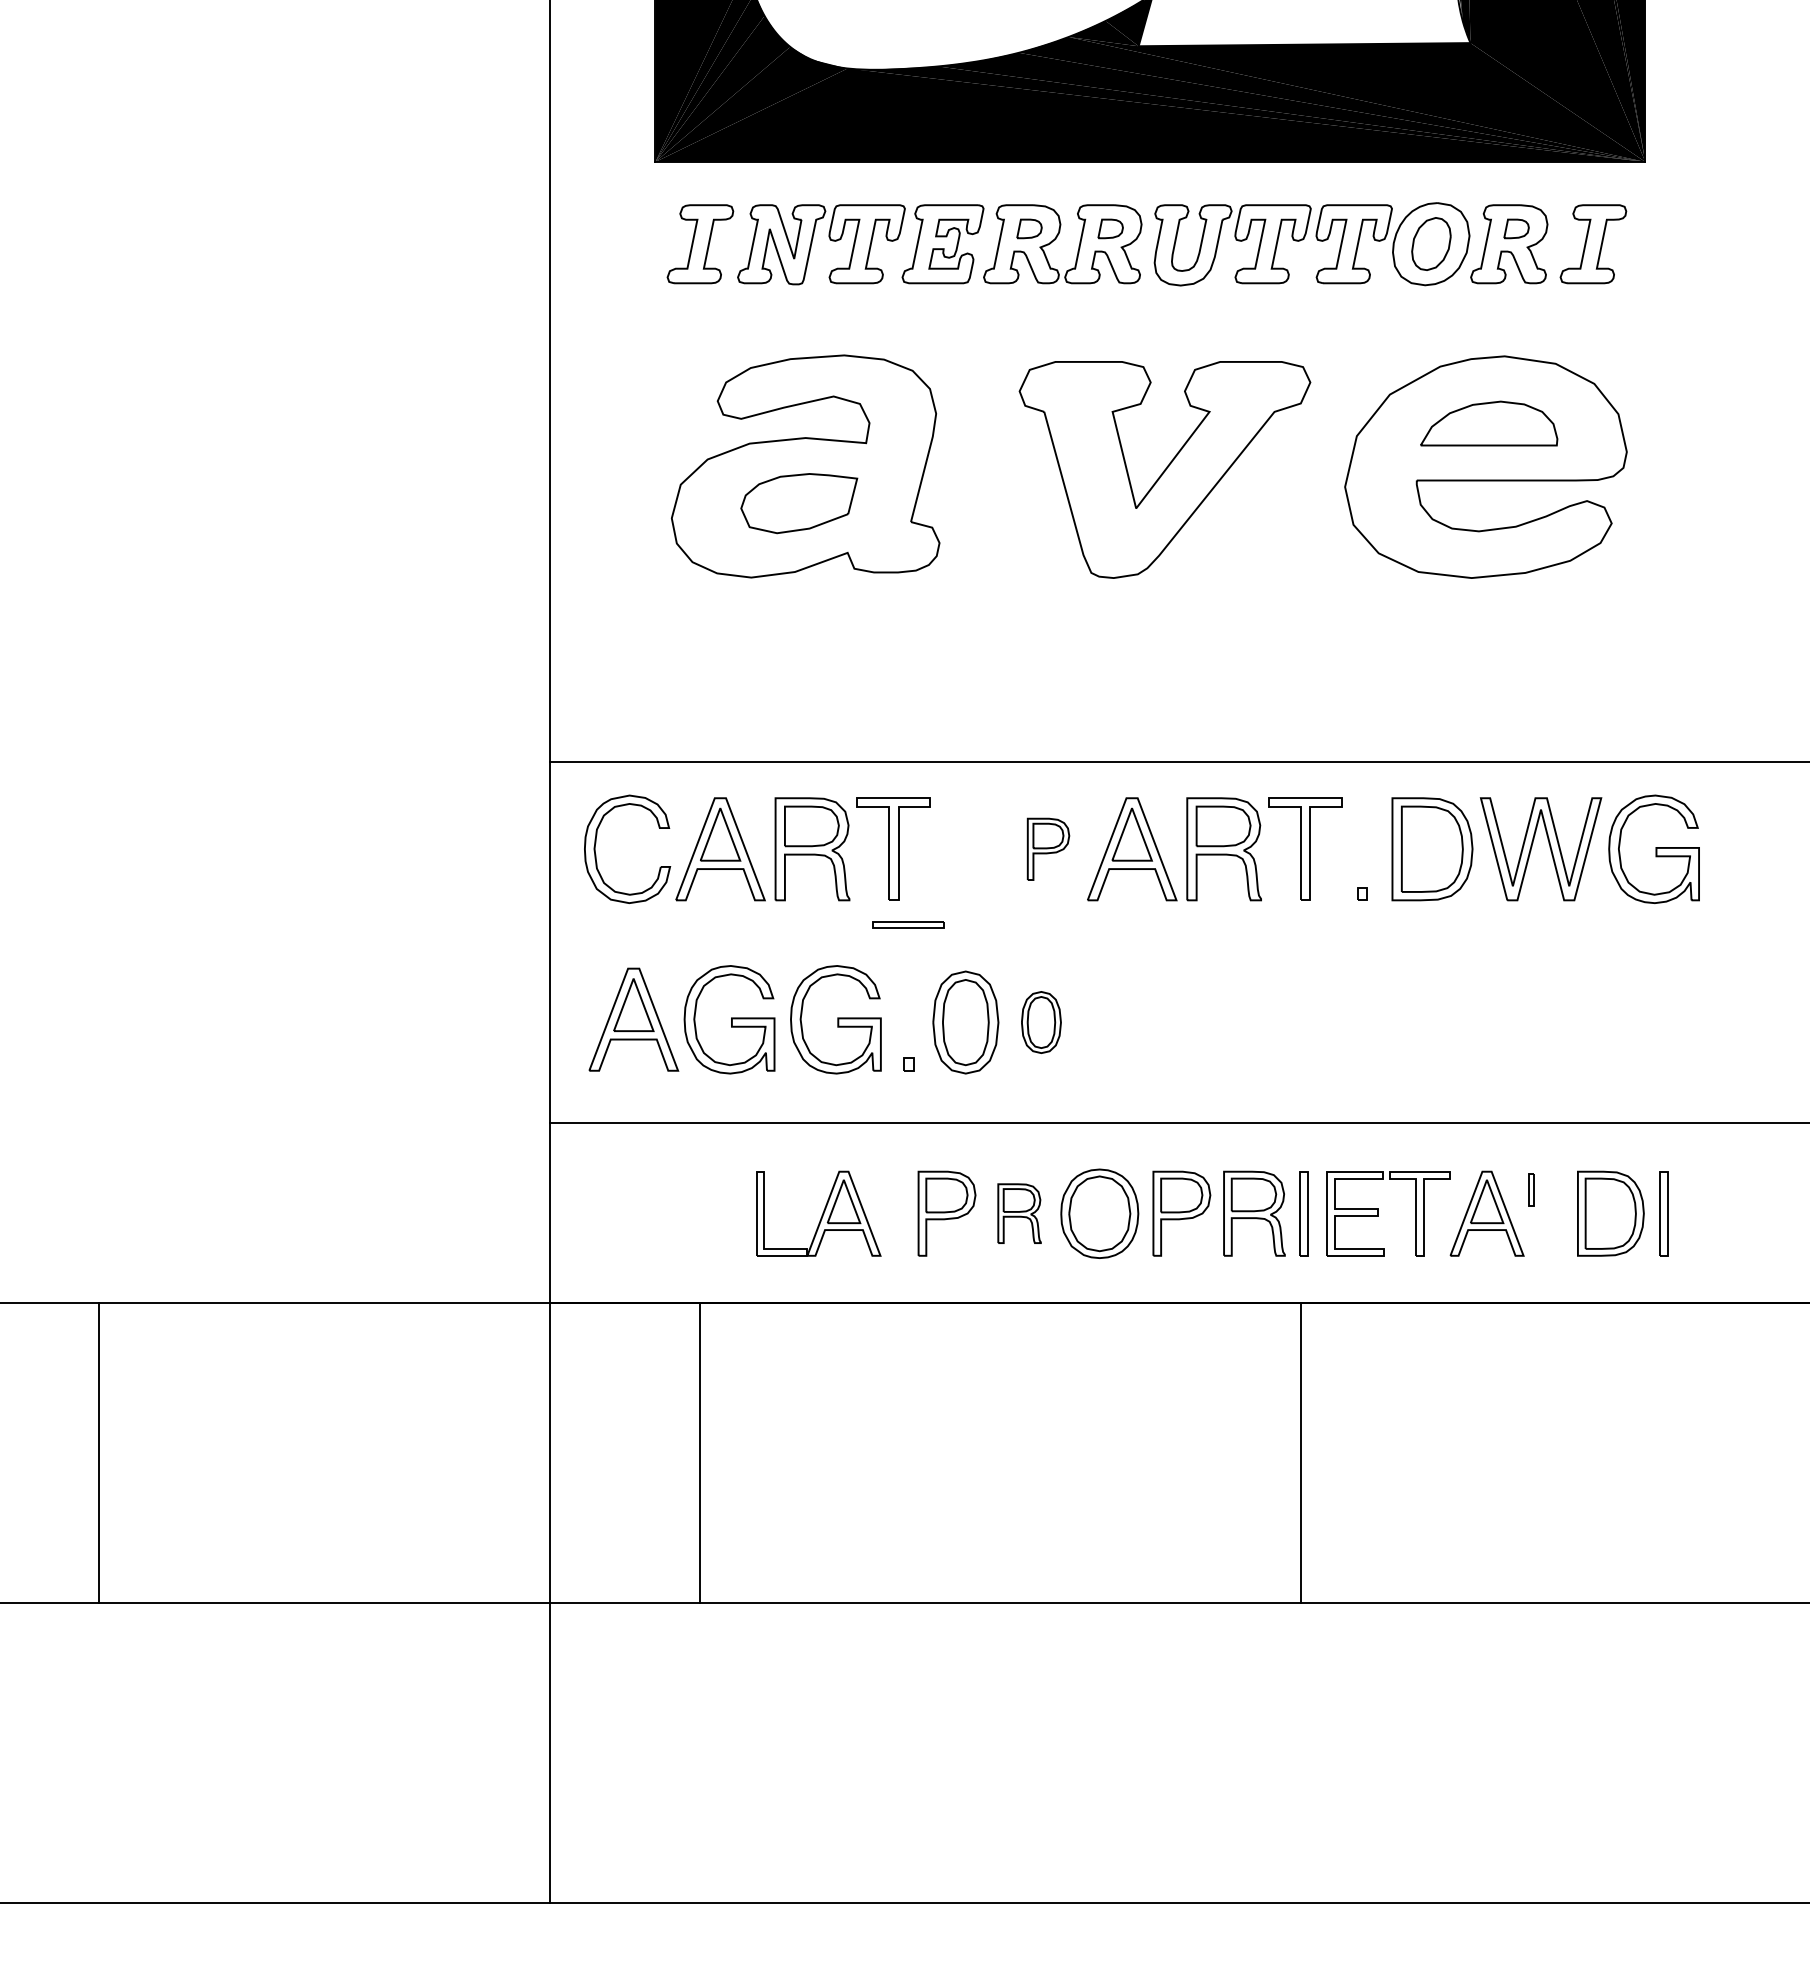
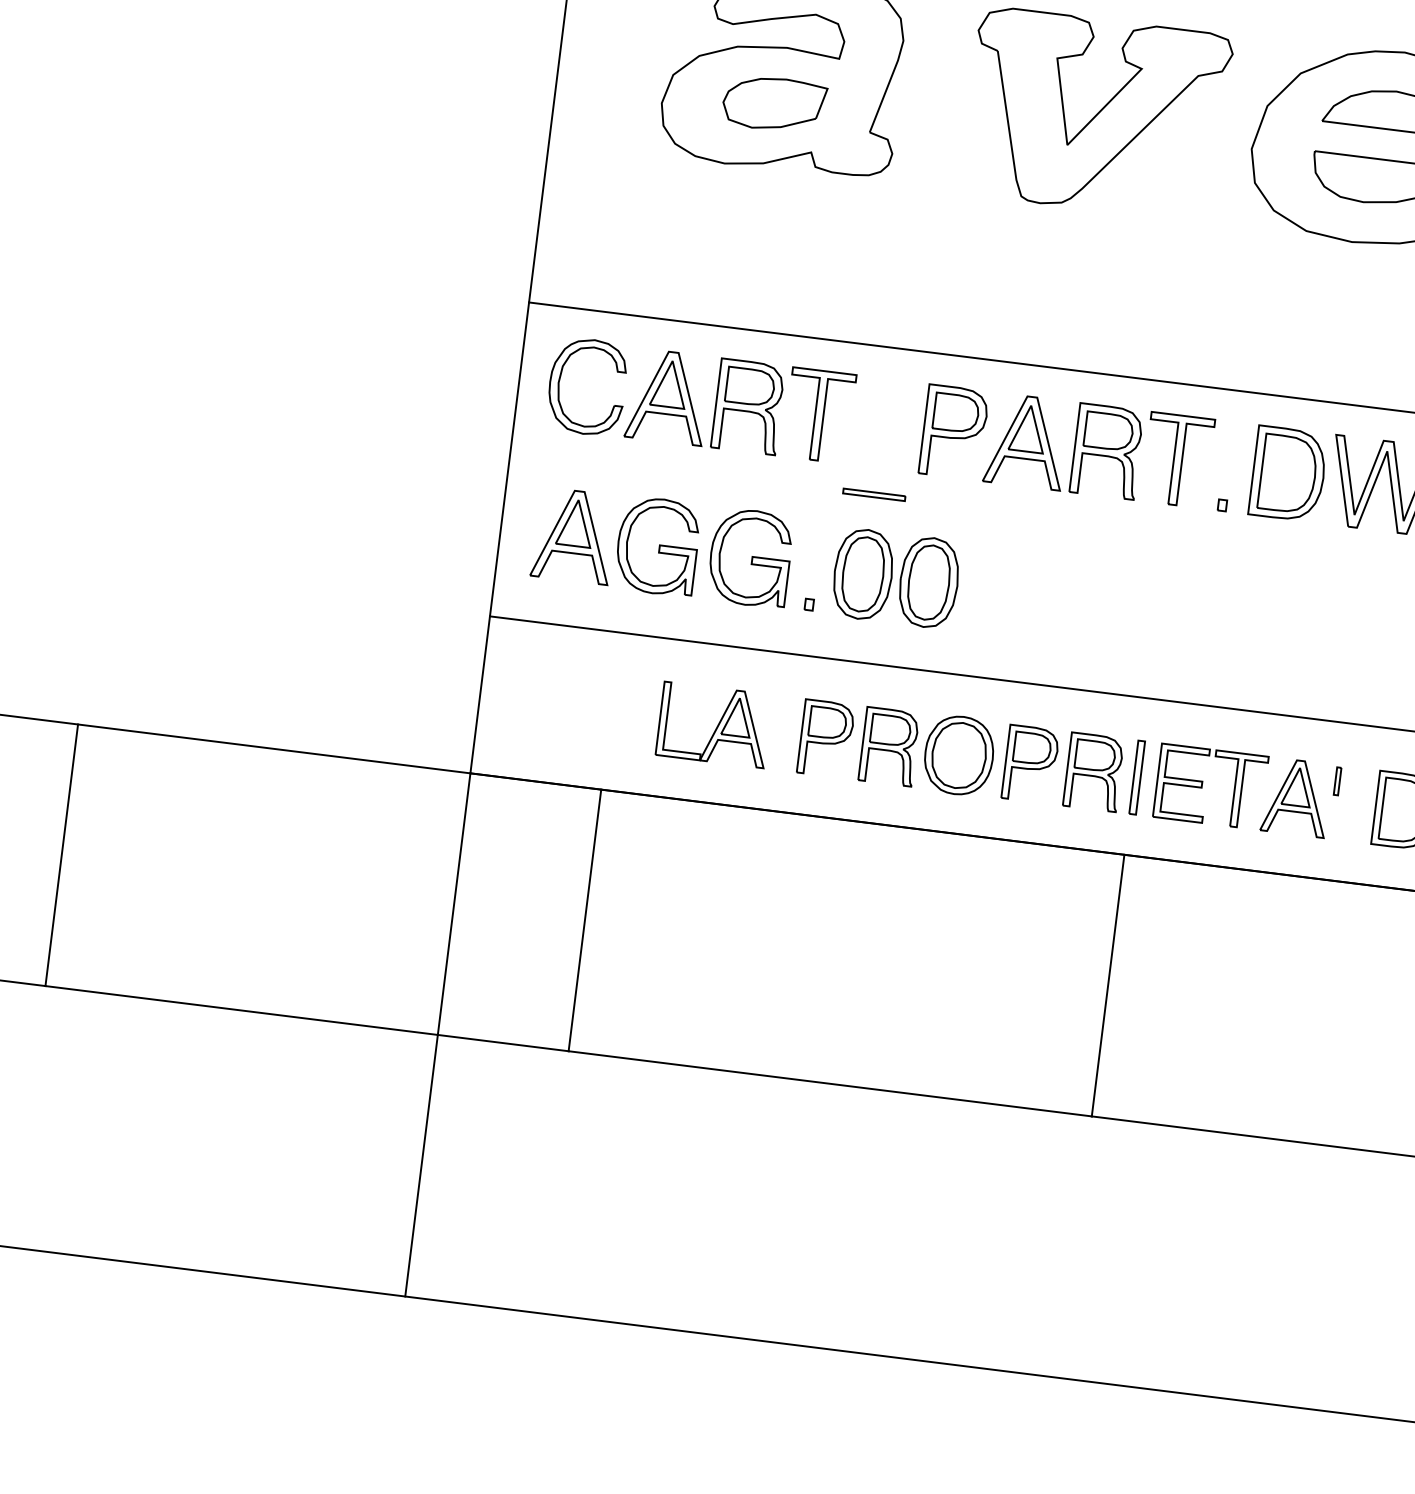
part: (1048, 849) -> (954, 432), size x1.67
part: (908, 924) -> (874, 494), moved
part: (1041, 1022) -> (929, 582), size x1.67
part: (1019, 1213) -> (889, 746), size x1.43

